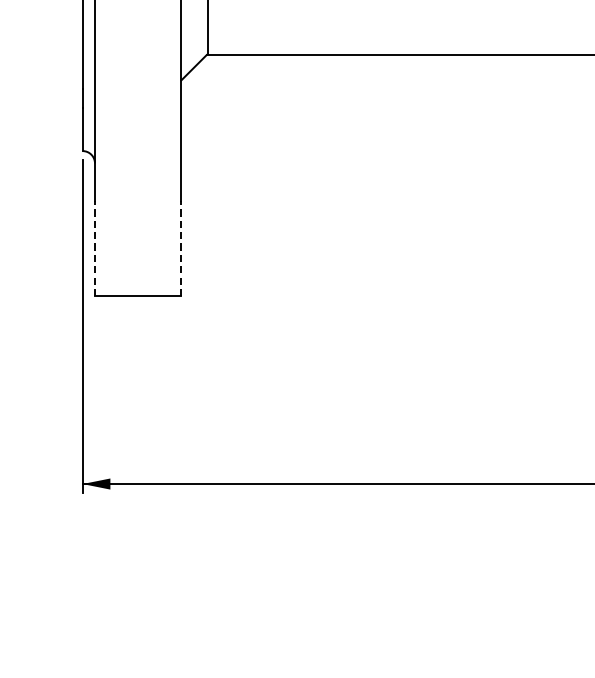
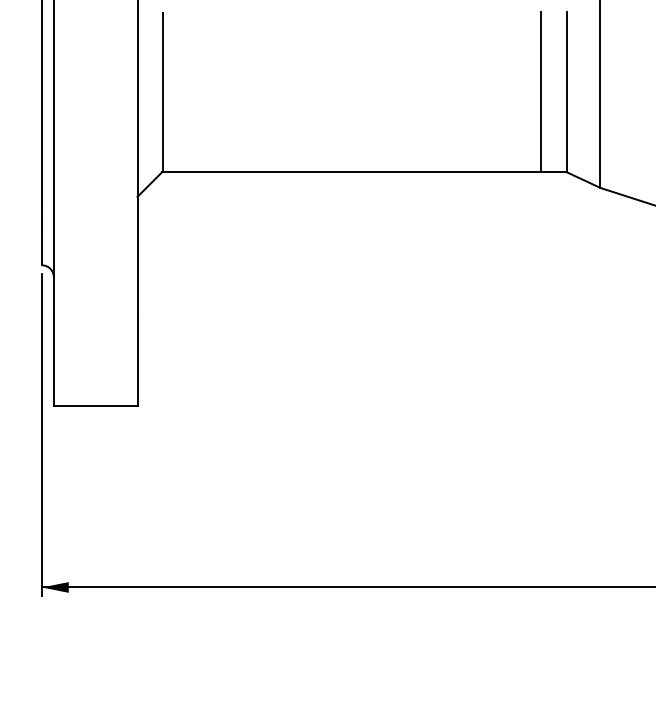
line: (94, 248) -> (53, 359), dashed -> solid
line: (181, 248) -> (137, 359), dashed -> solid

